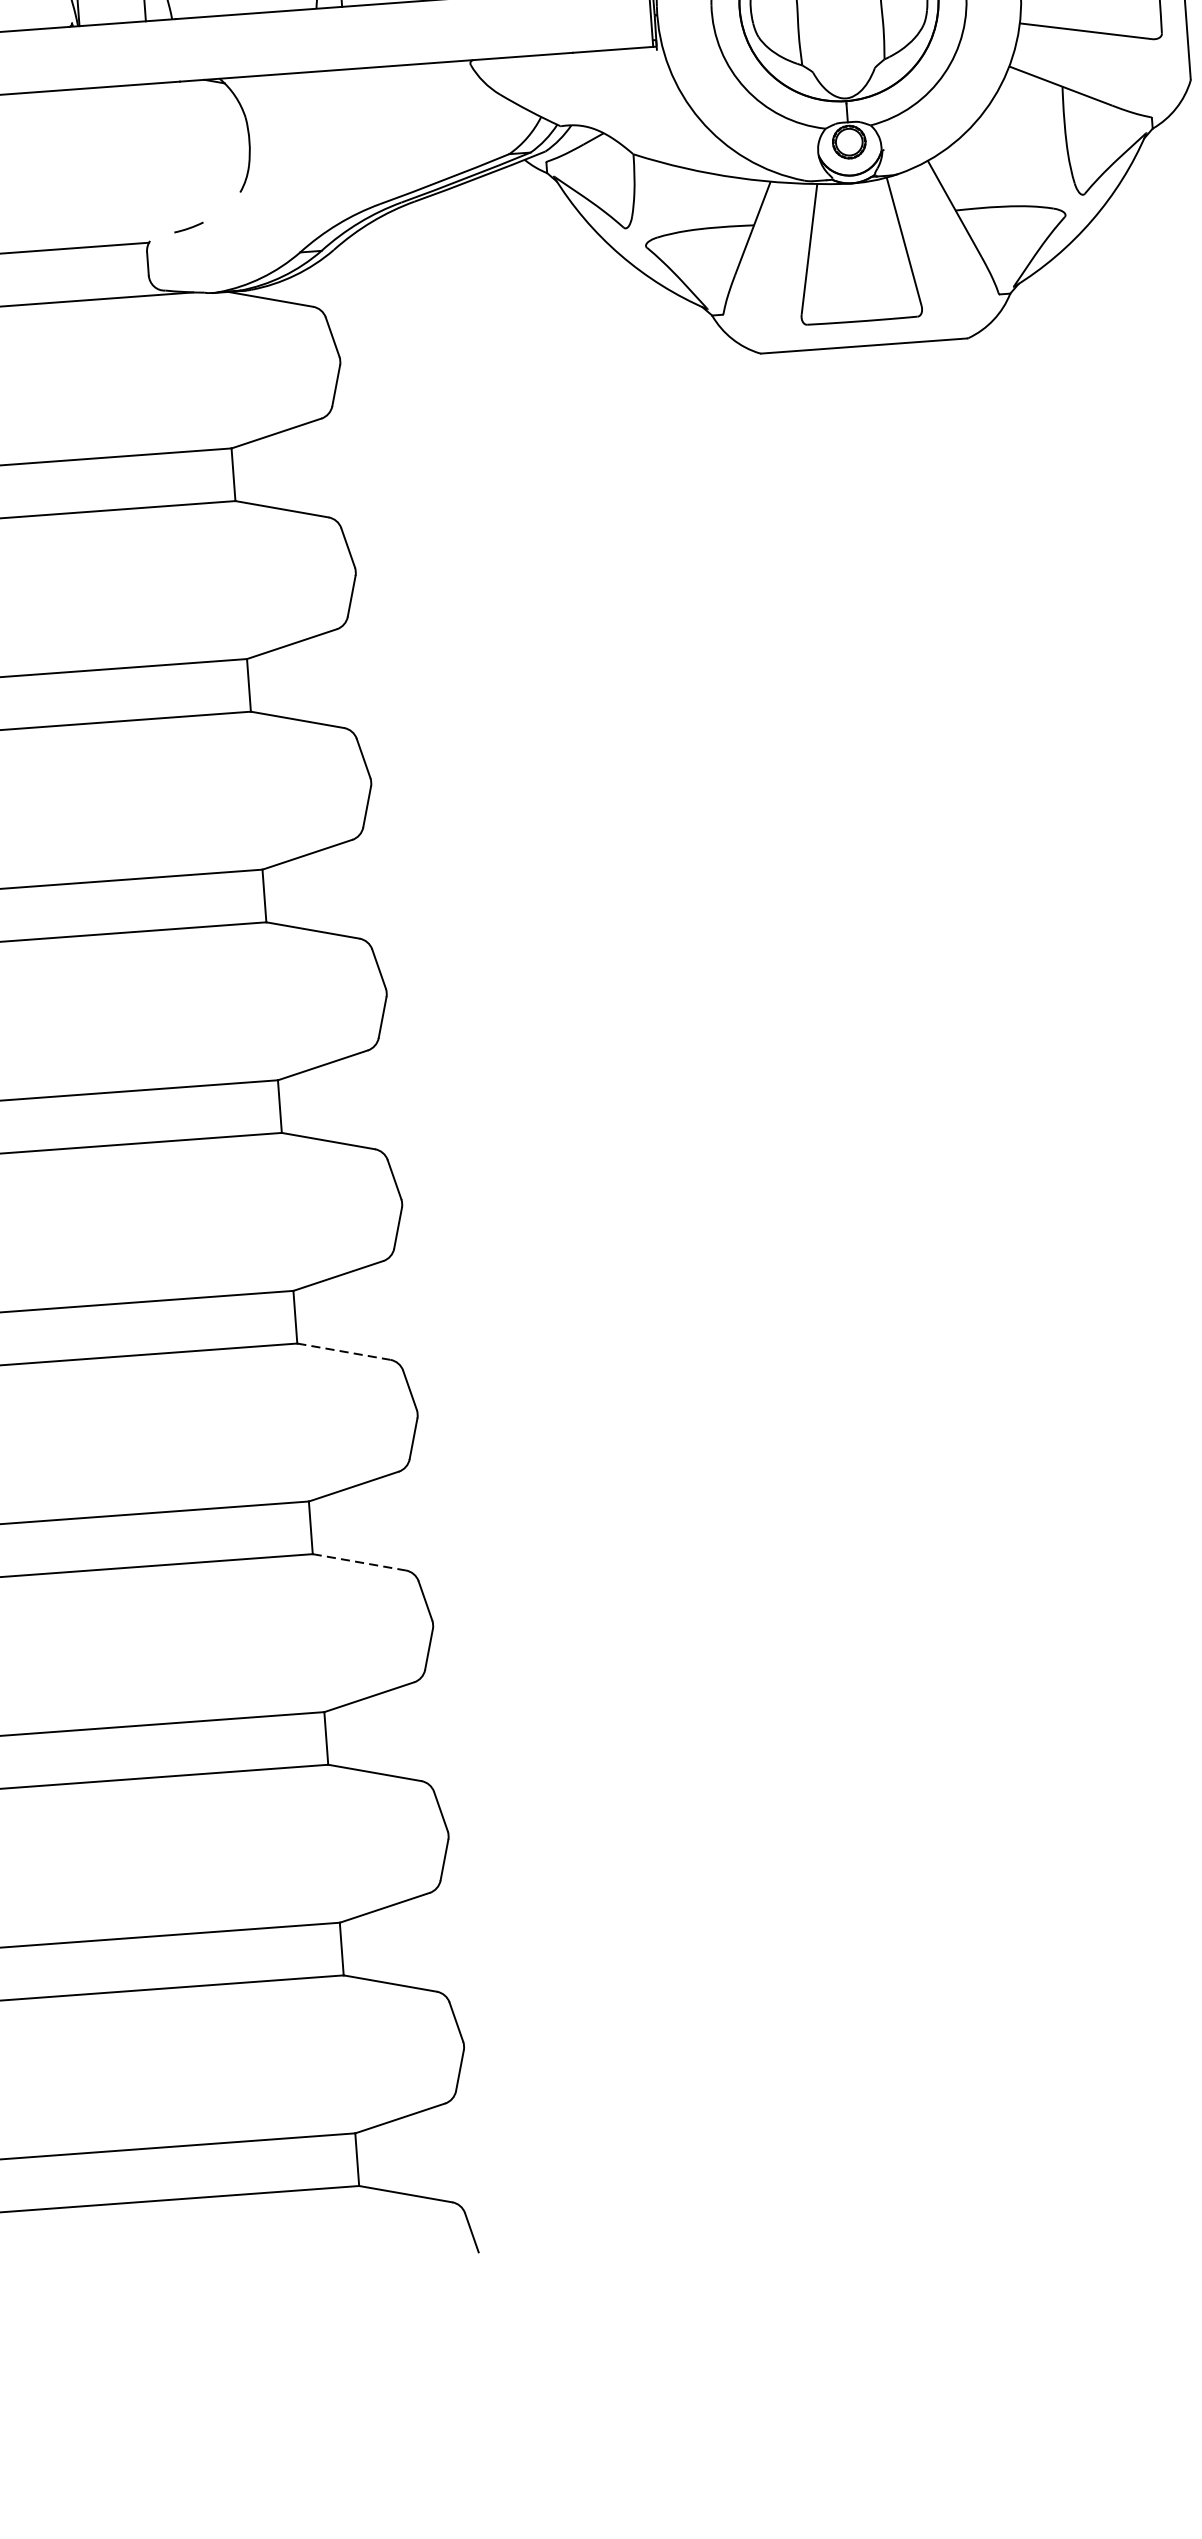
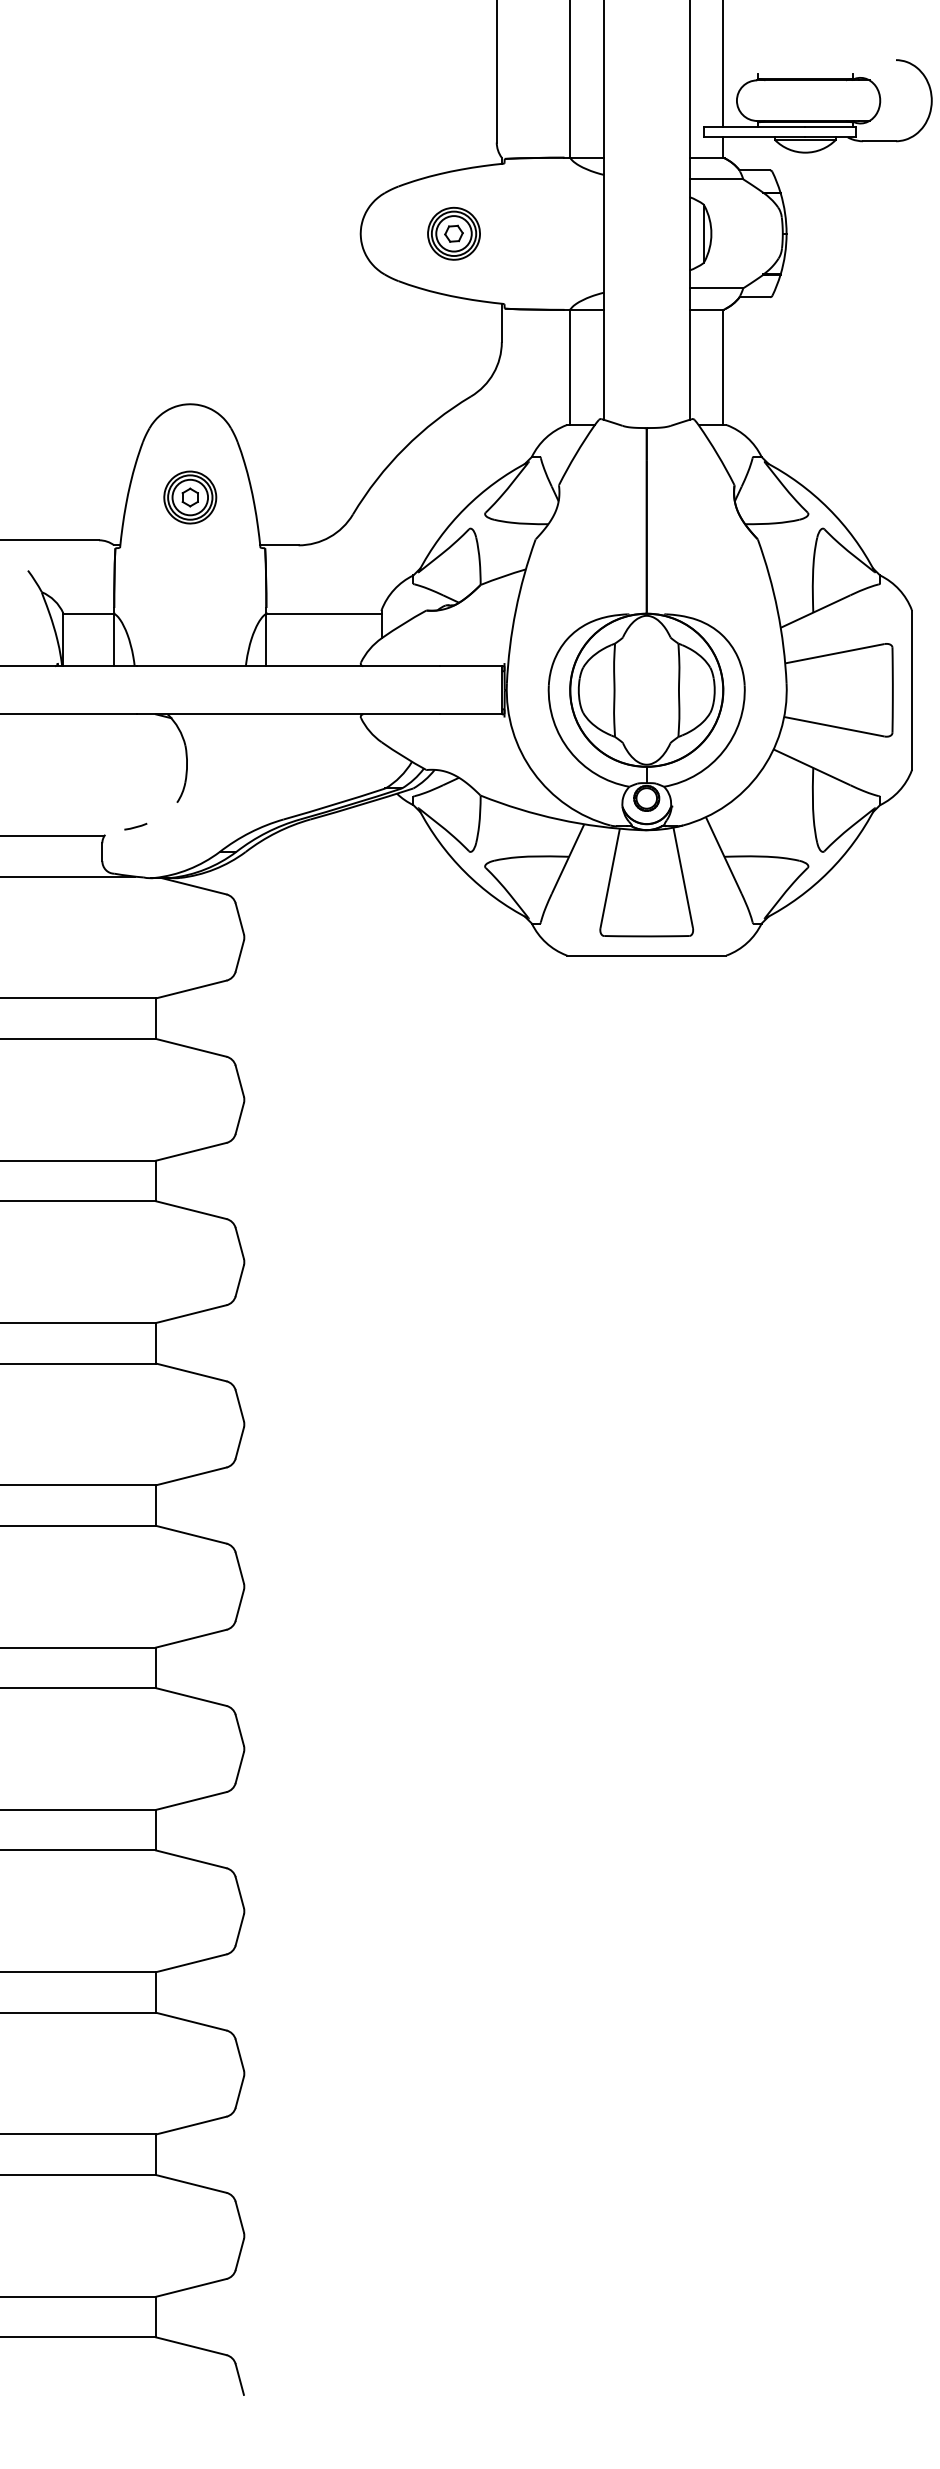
line: (344, 1352) -> (191, 1697), dashed -> solid
line: (359, 1562) -> (191, 1859), dashed -> solid

